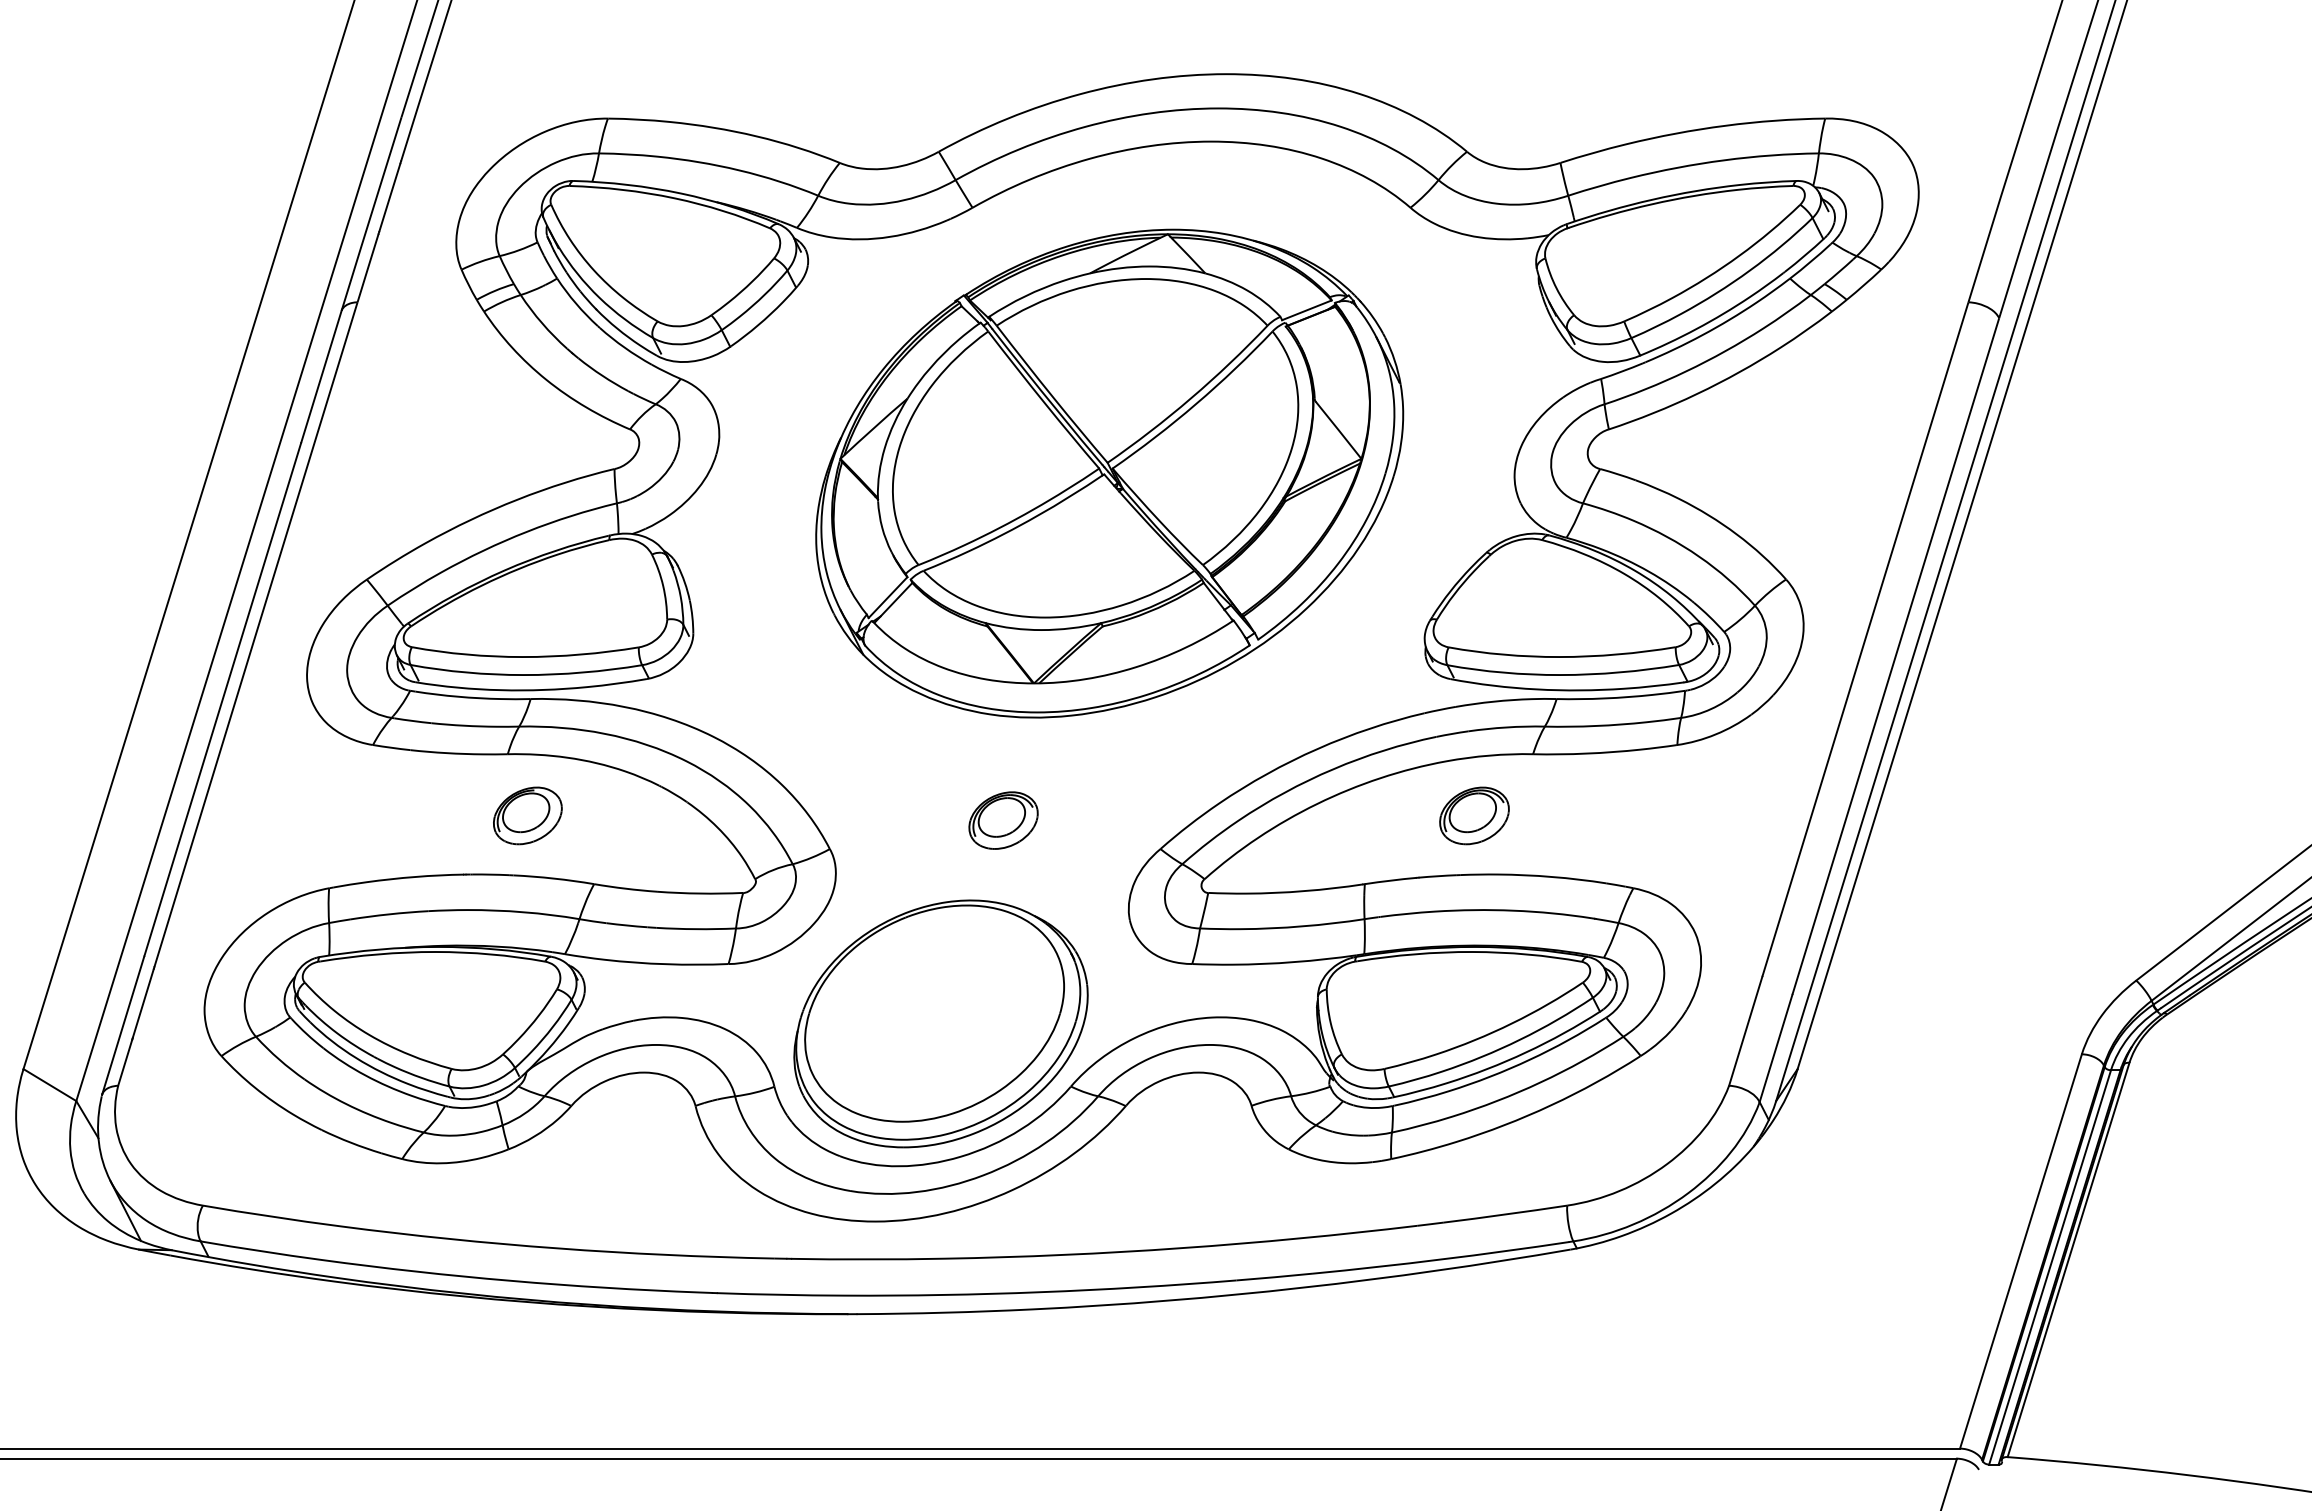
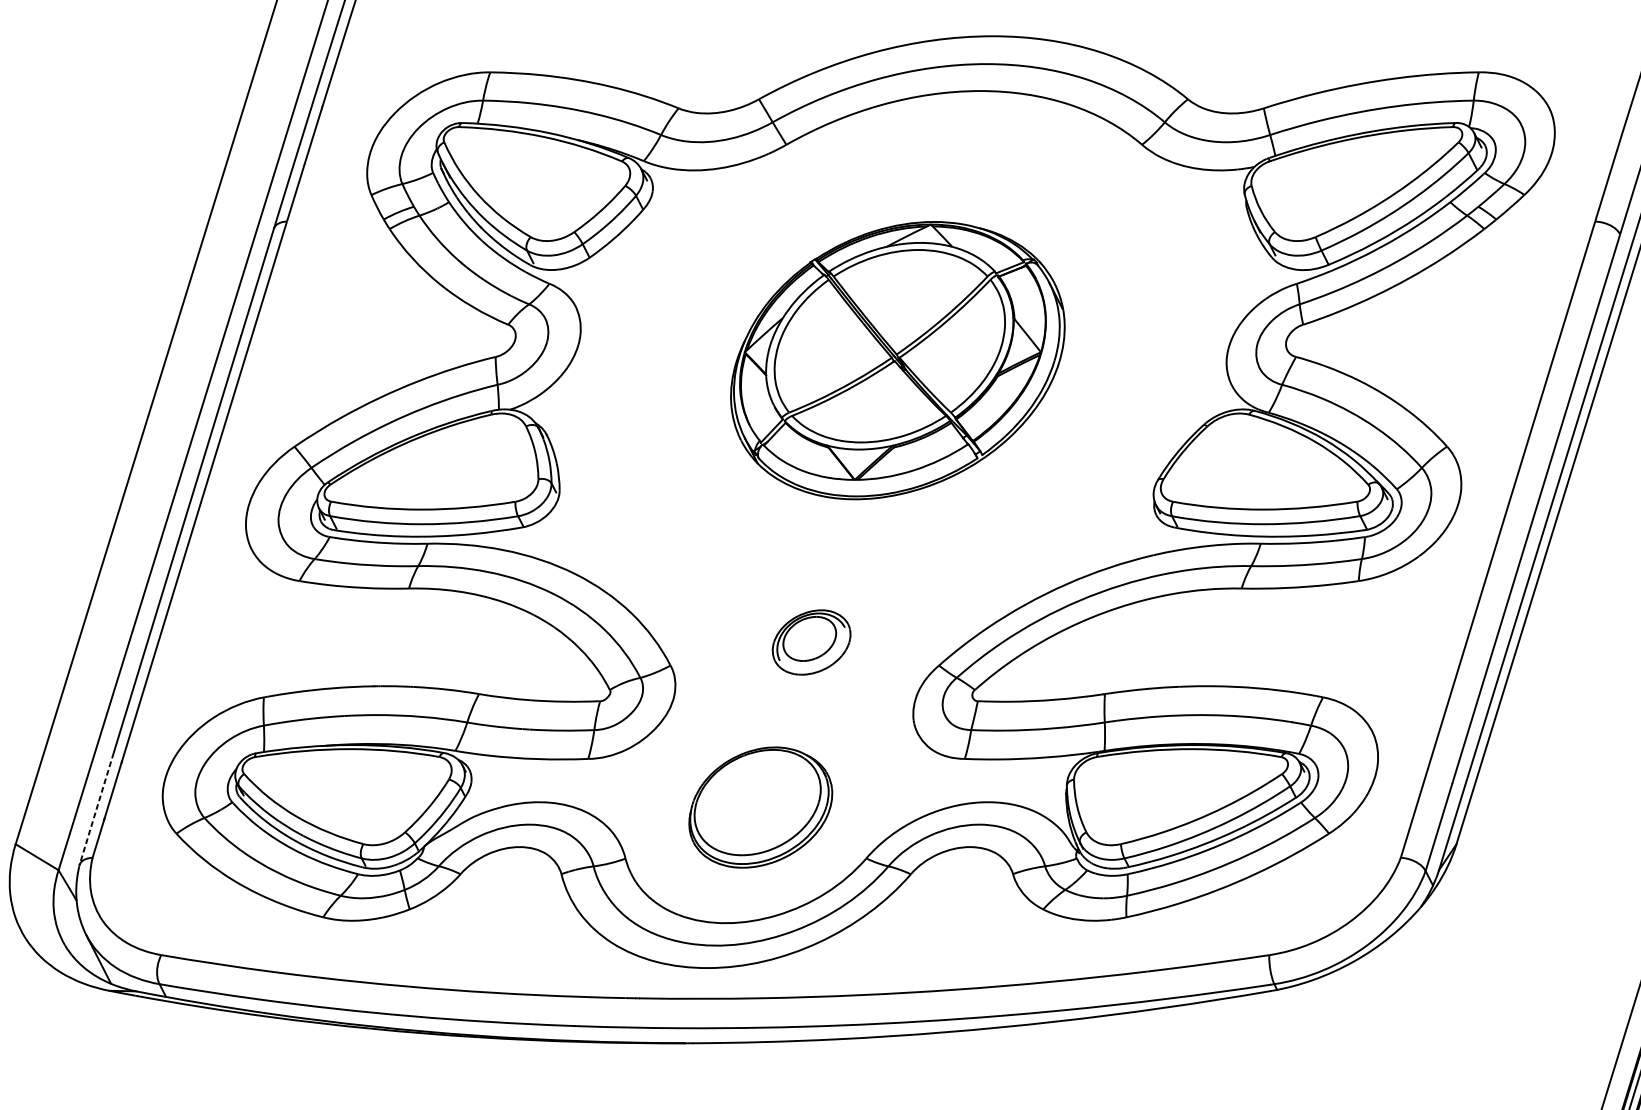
part: (1109, 473) -> (897, 360), size x0.7
part: (527, 815) -> (424, 638), removed
part: (1474, 815) -> (1194, 638), removed
part: (1003, 820) -> (811, 642), size x1.4
part: (940, 1023) -> (760, 807), size x0.6
line: (123, 1026) -> (96, 809), solid -> dashed

